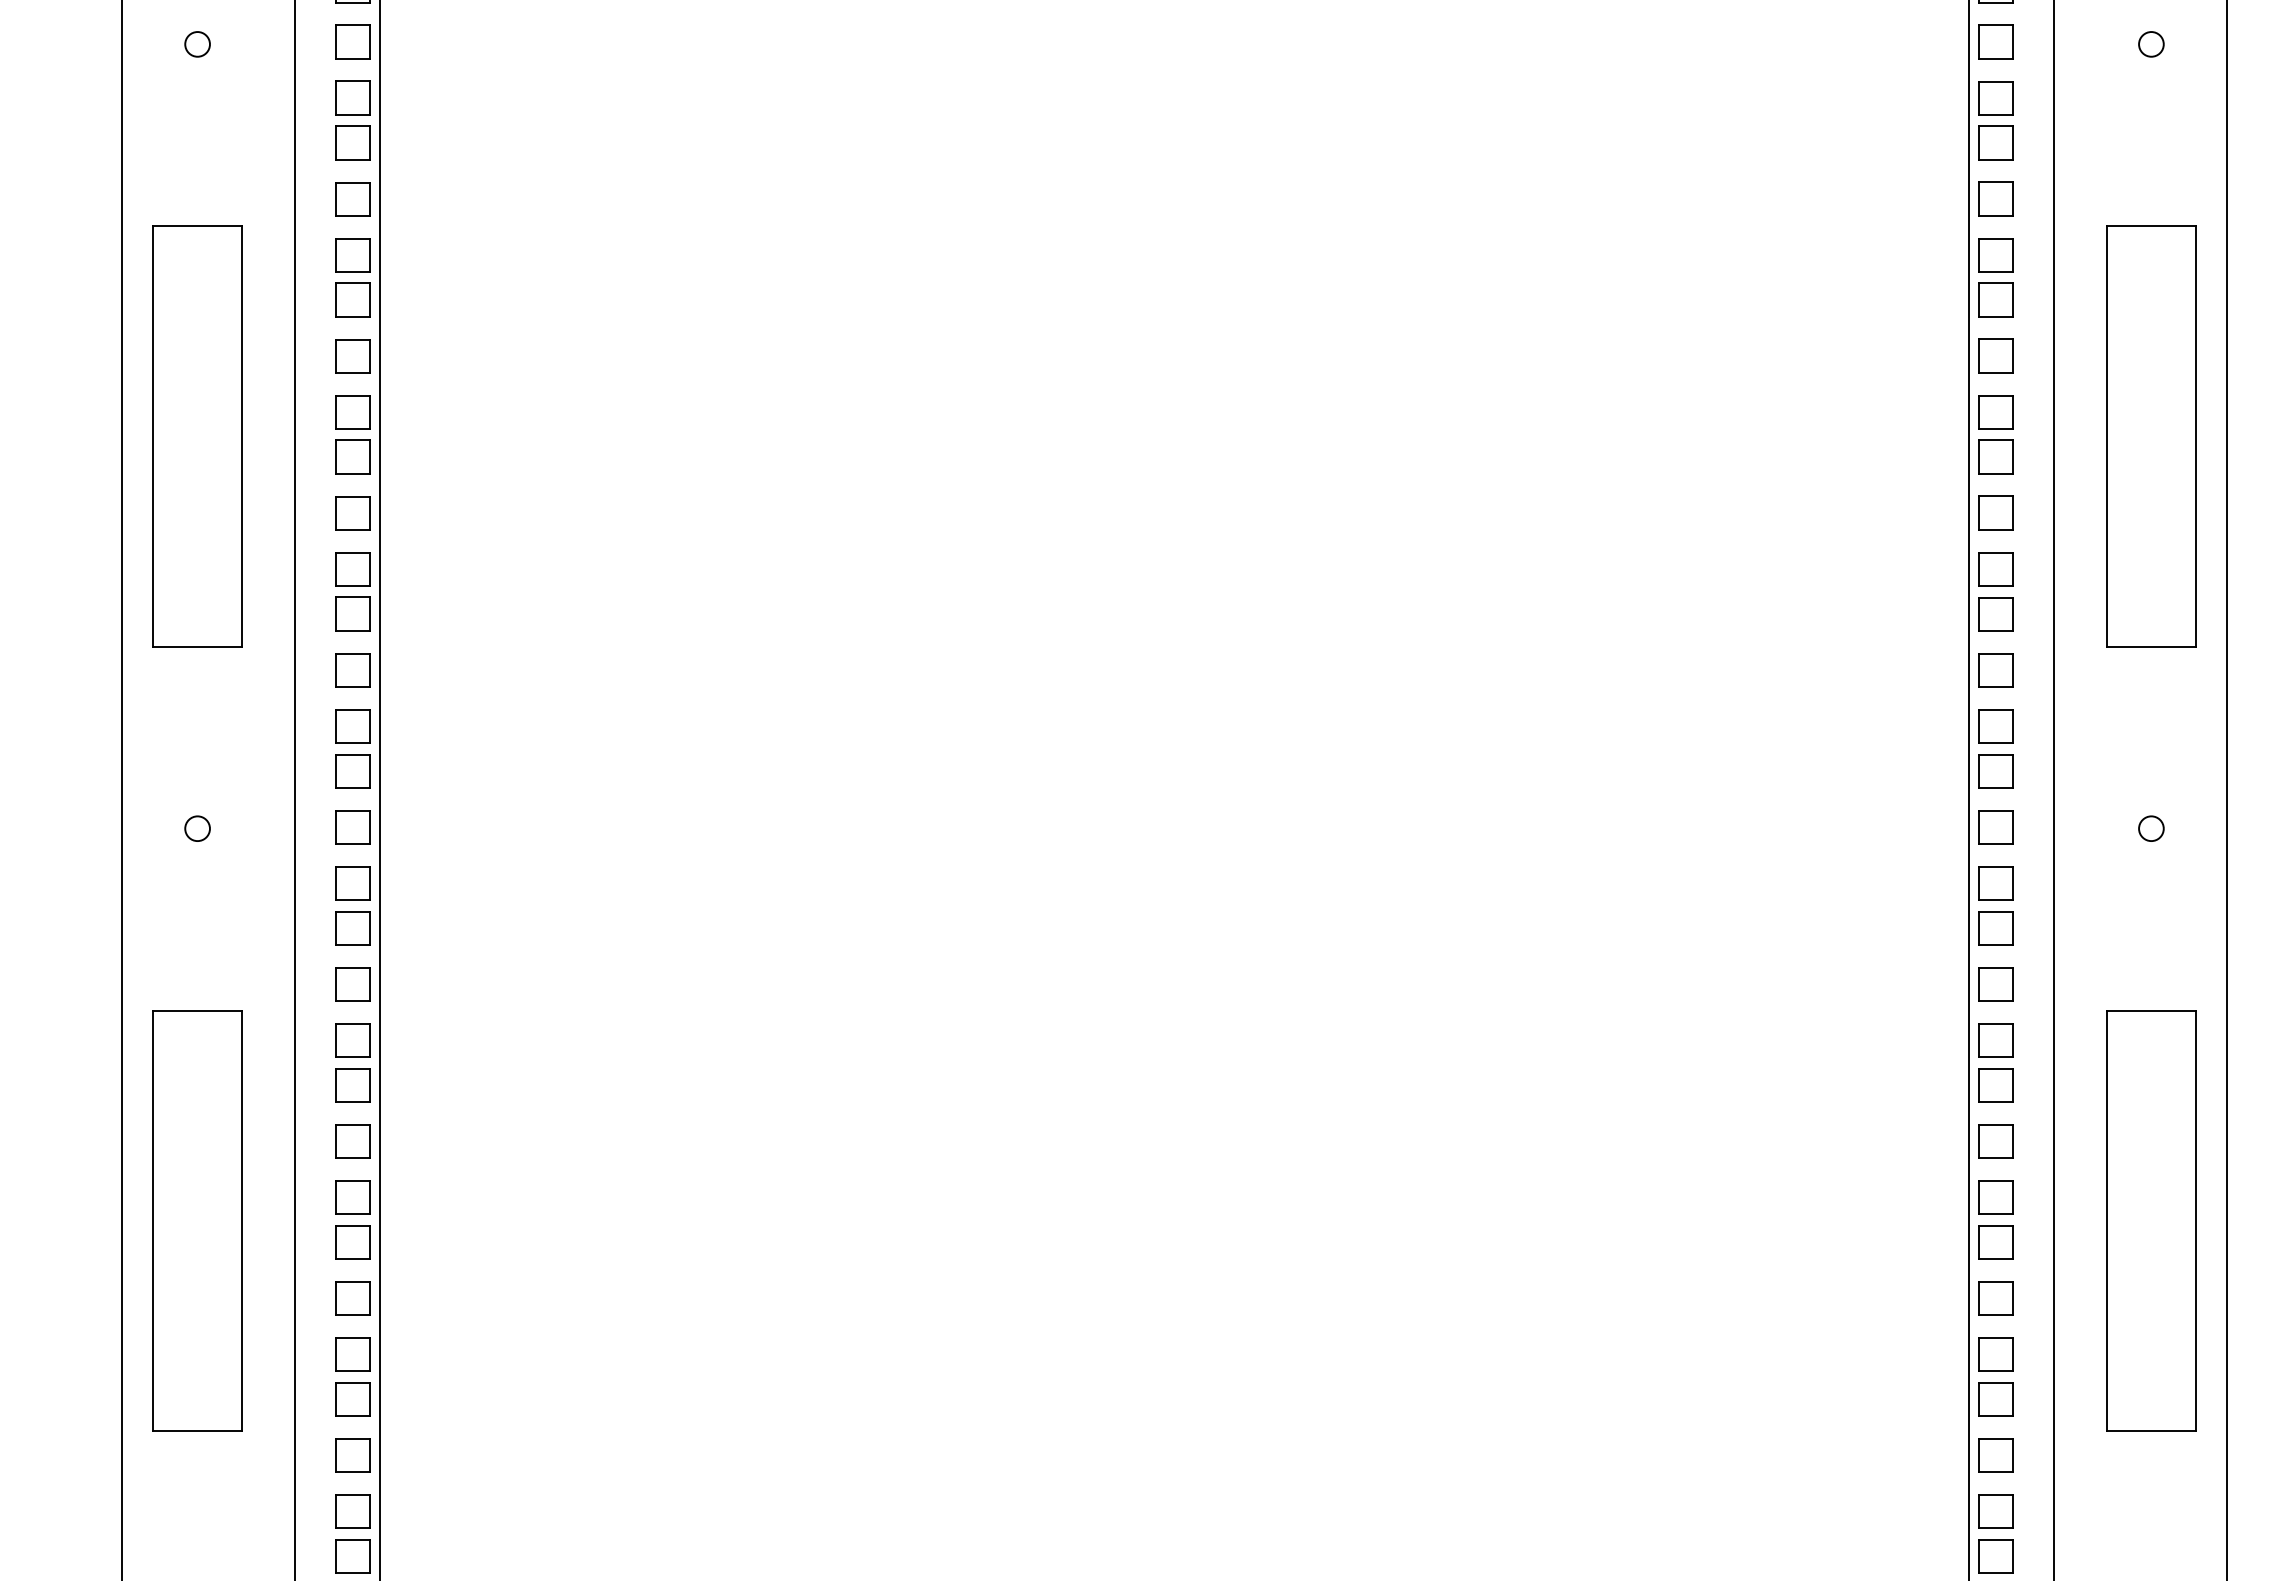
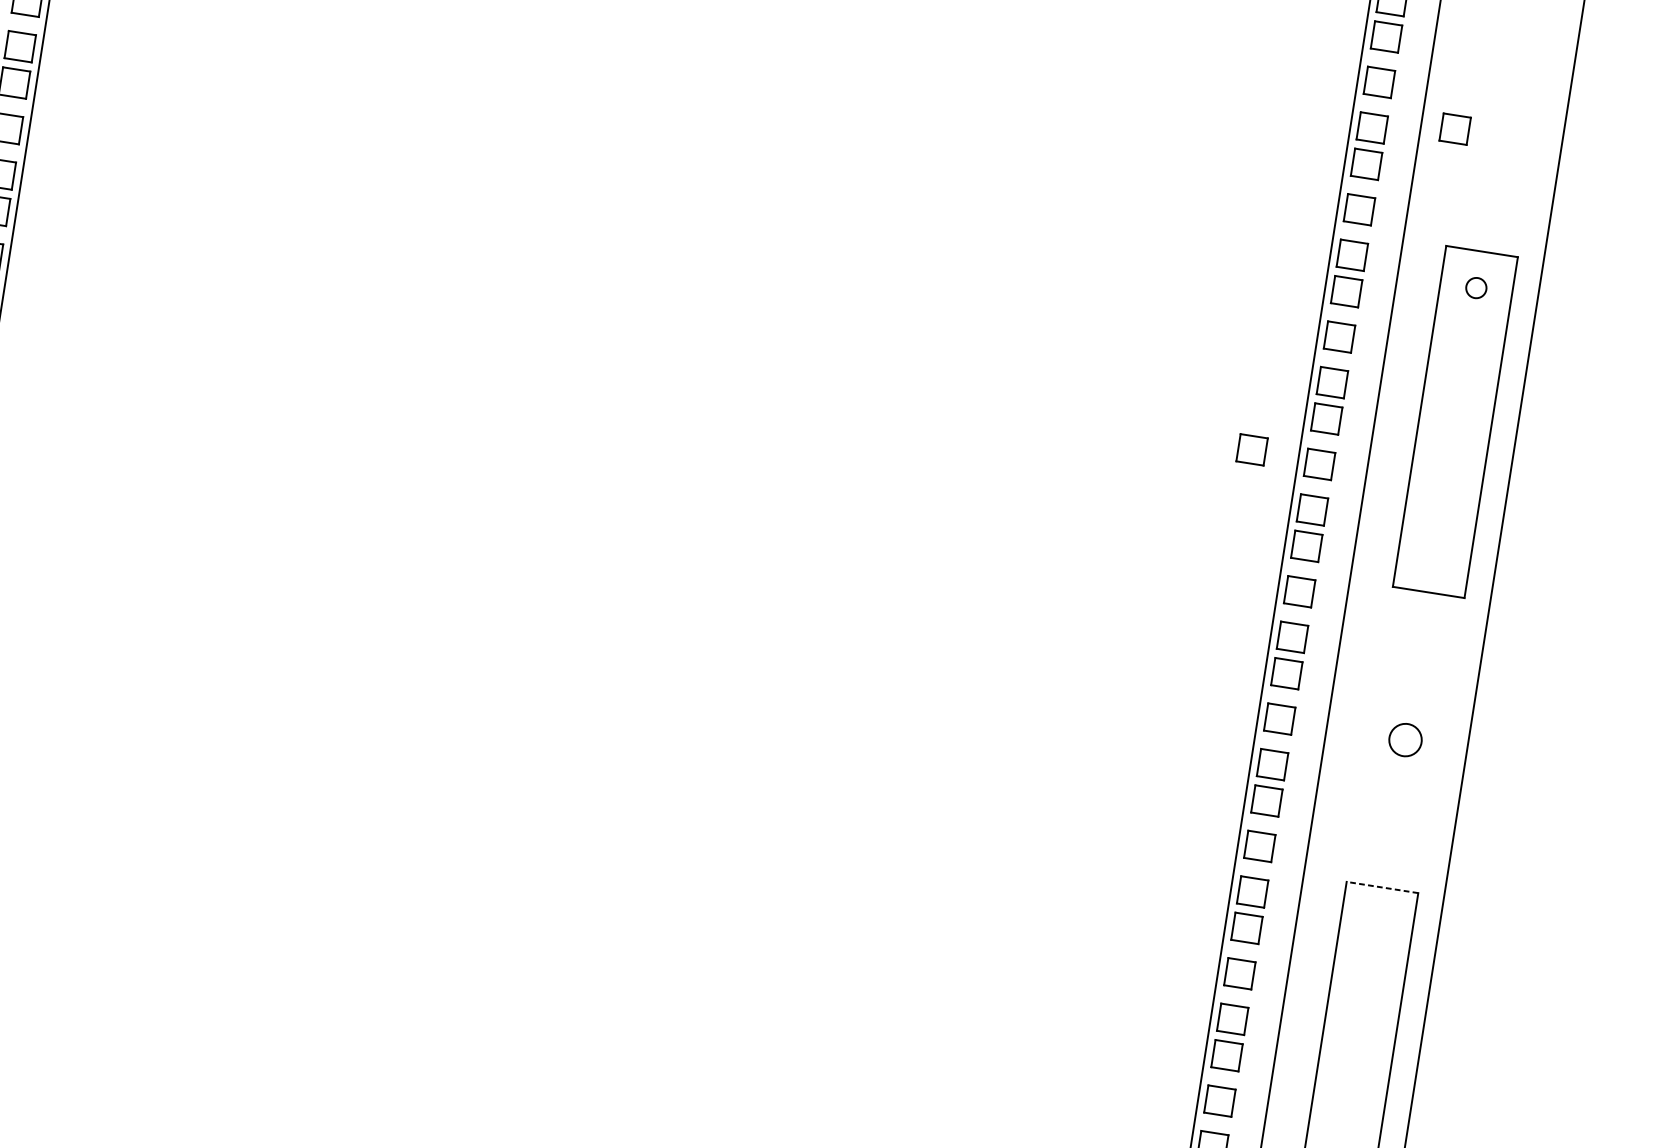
circle: (2151, 44) -> (1476, 288), moved
part: (2095, 83) -> (1454, 128), added
part: (1911, 508) -> (1251, 449), added
circle: (2151, 828) -> (1405, 739), size x1.6
line: (2150, 1010) -> (1381, 887), solid -> dashed

